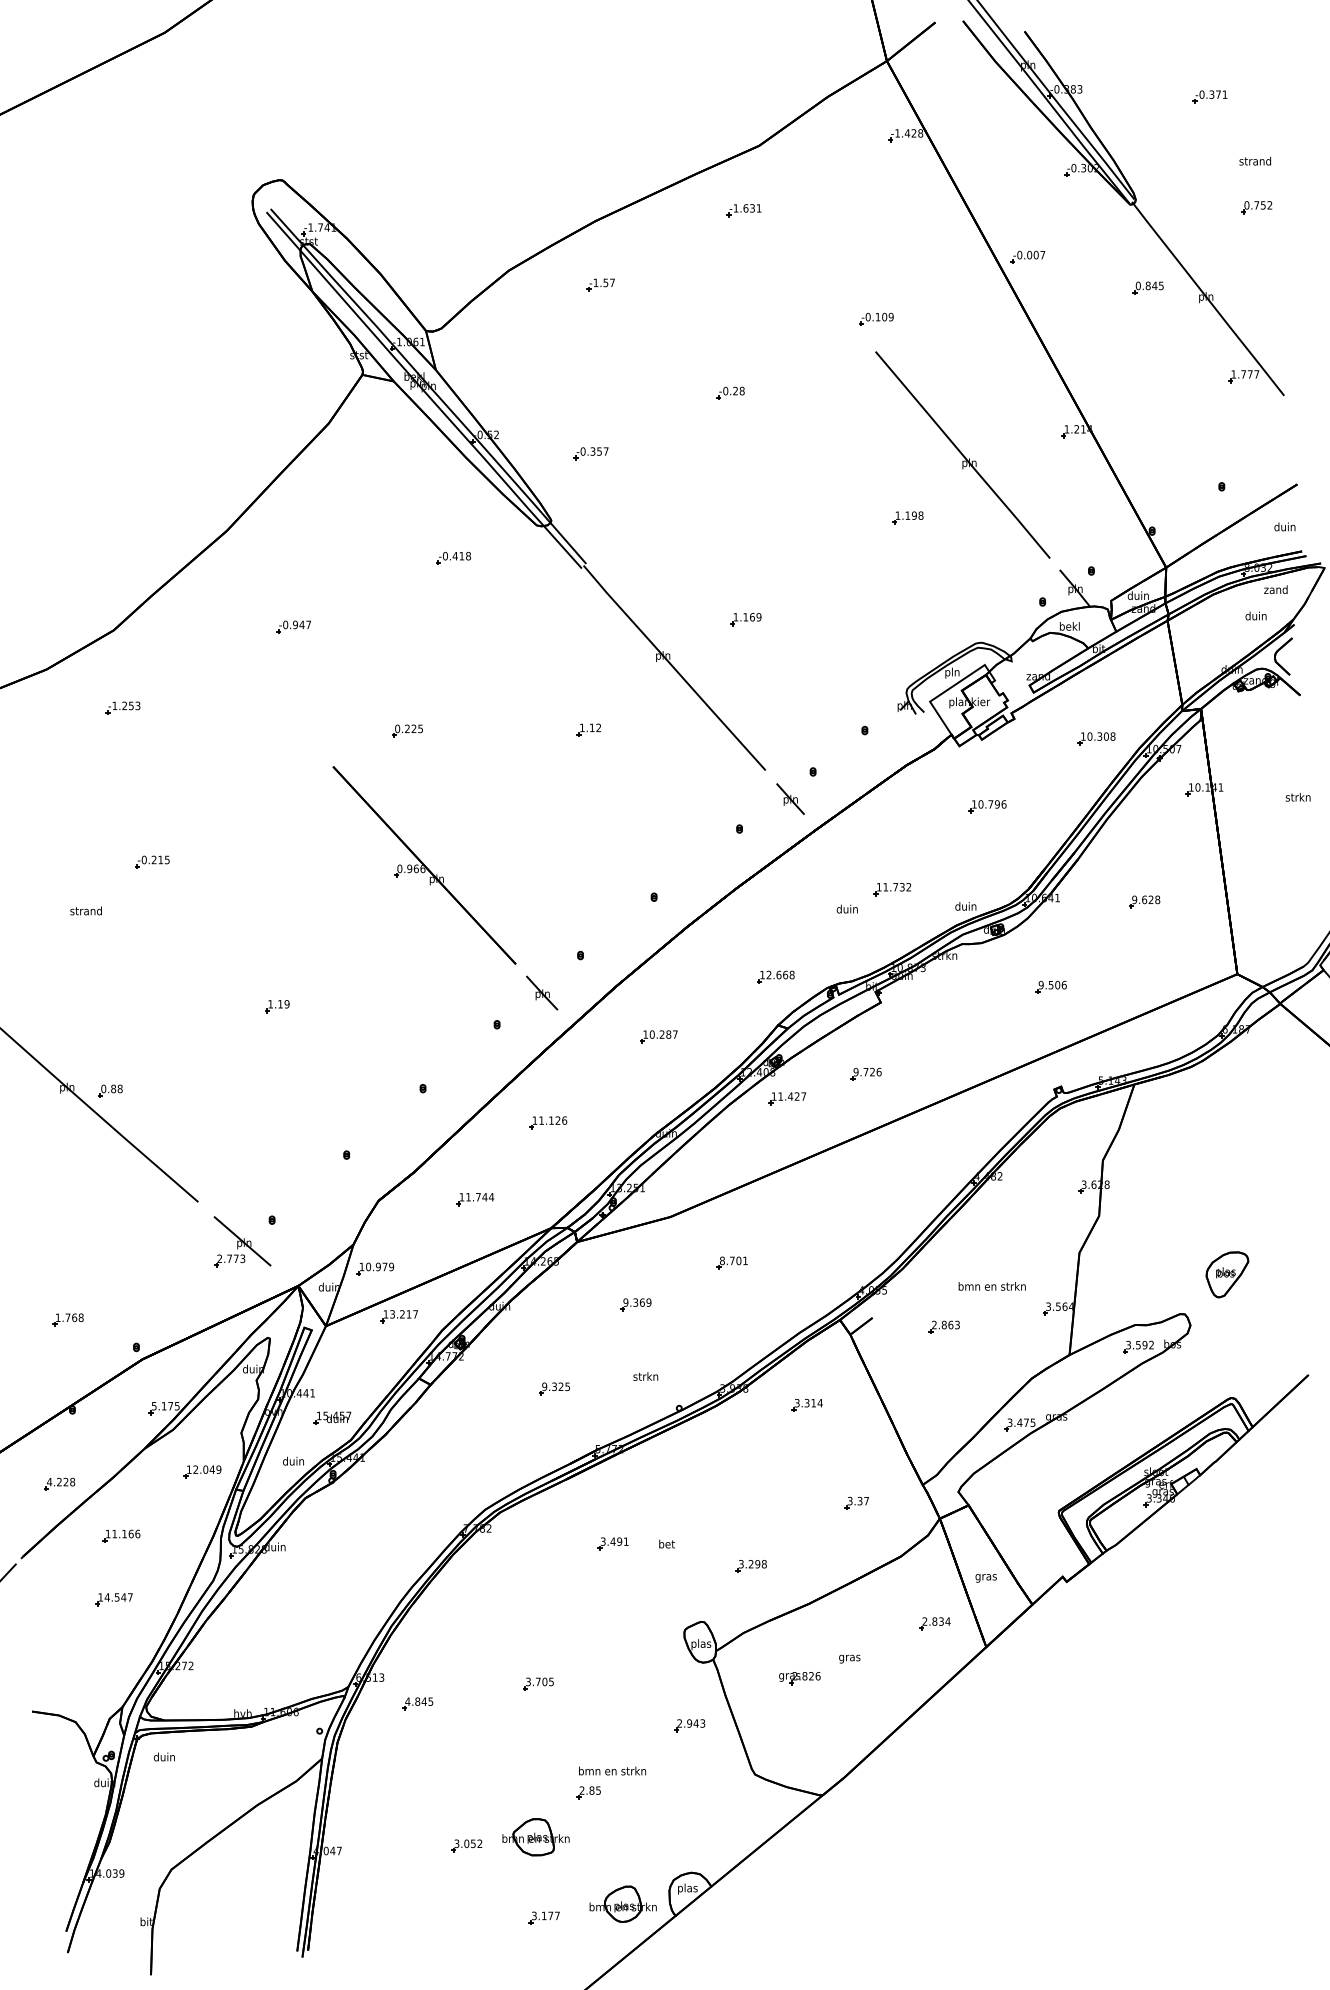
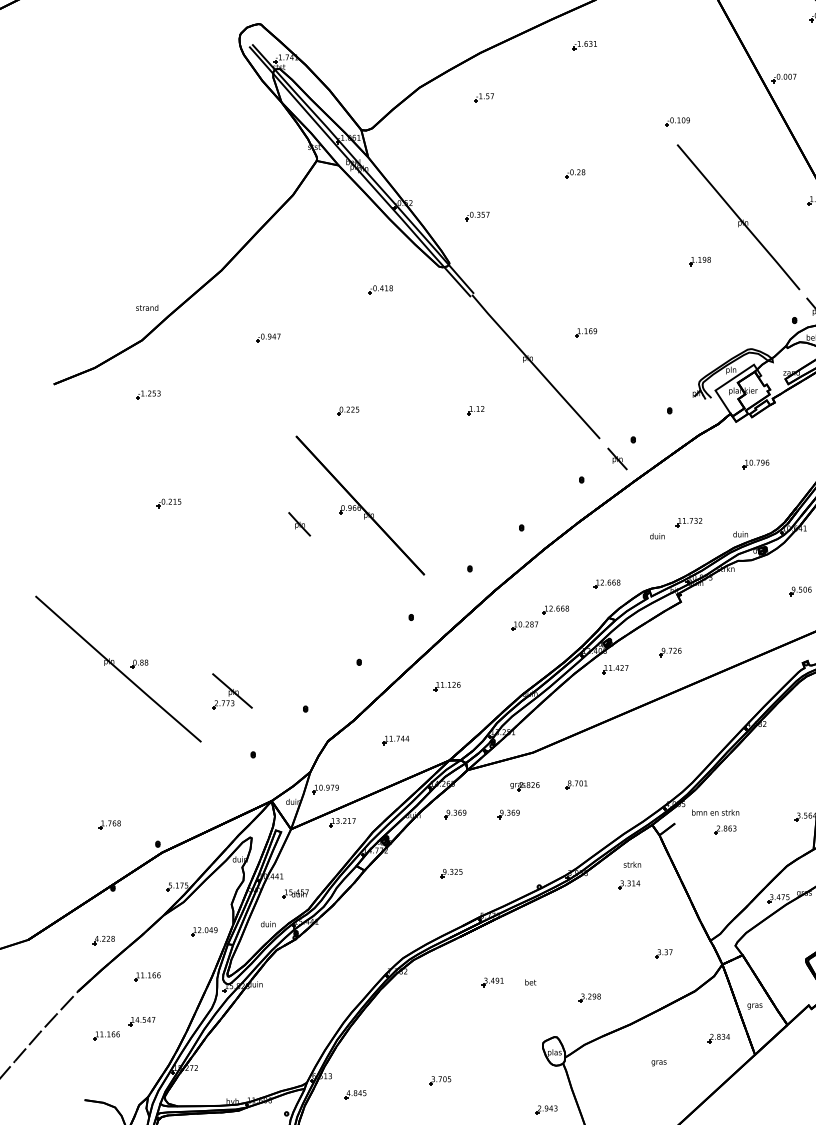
text: (85, 910) -> (146, 307), moved
part: (542, 992) -> (299, 523), moved
part: (277, 1006) -> (257, 604), removed
part: (702, 1013) -> (555, 609), added
part: (242, 1241) -> (232, 691), moved
text: (991, 1286) -> (715, 812), moved
part: (559, 1304) -> (455, 814), added
text: (645, 1376) -> (632, 864), moved
part: (63, 1619) -> (106, 1035), added
part: (799, 1678) -> (524, 786), moved

